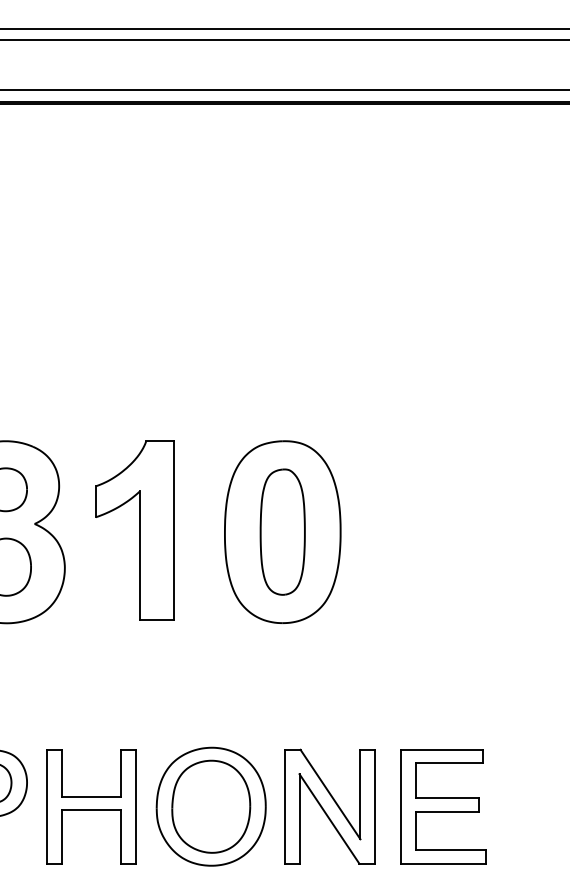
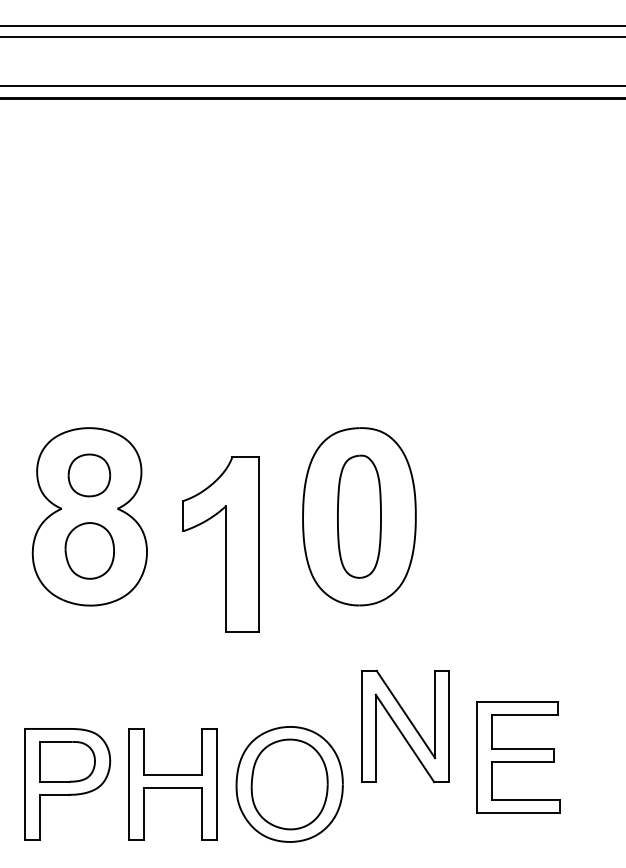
part: (134, 530) -> (220, 544), moved
part: (330, 806) -> (405, 726), moved
part: (442, 806) -> (518, 757), moved

